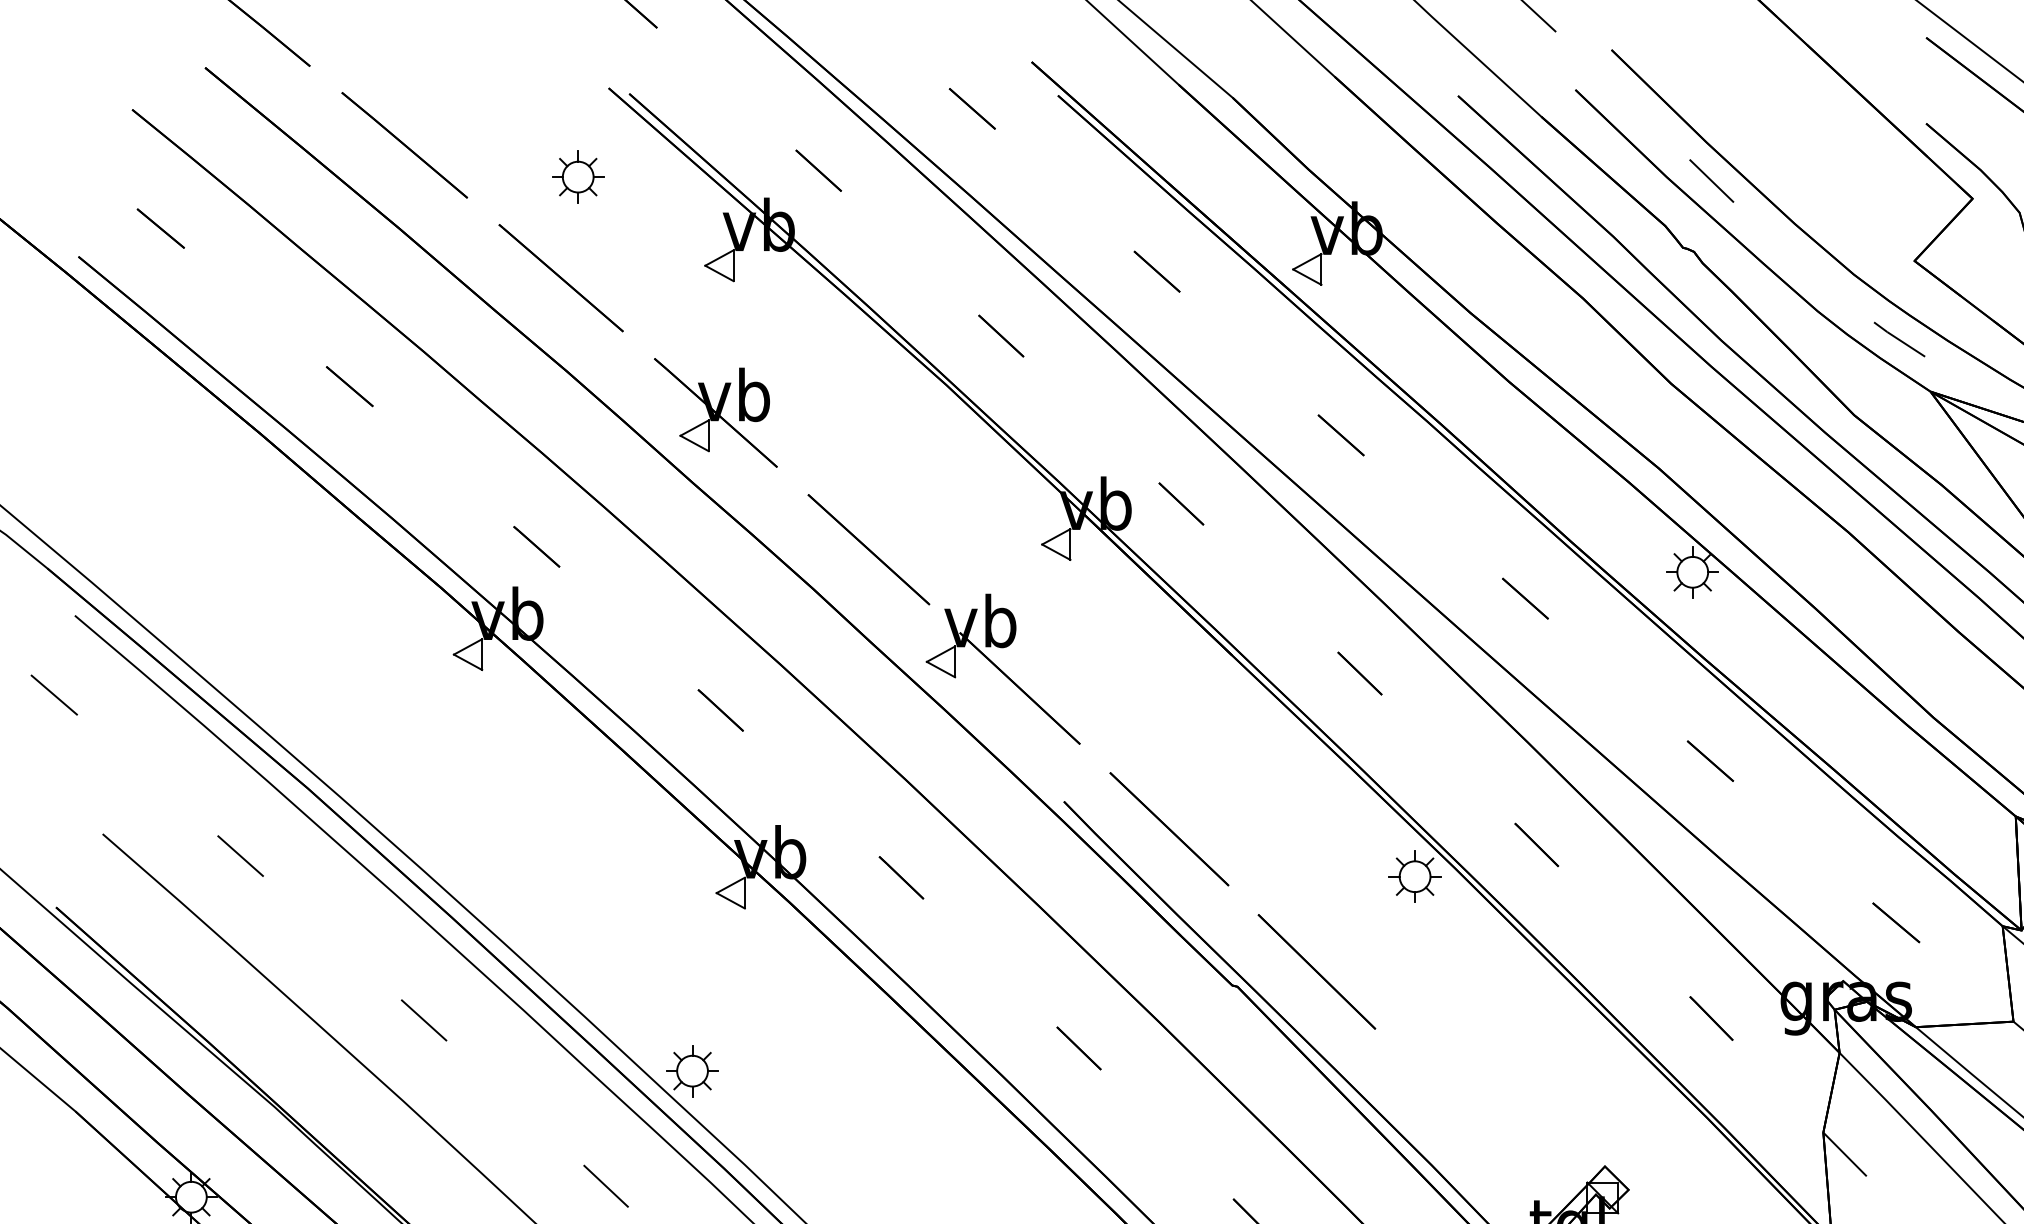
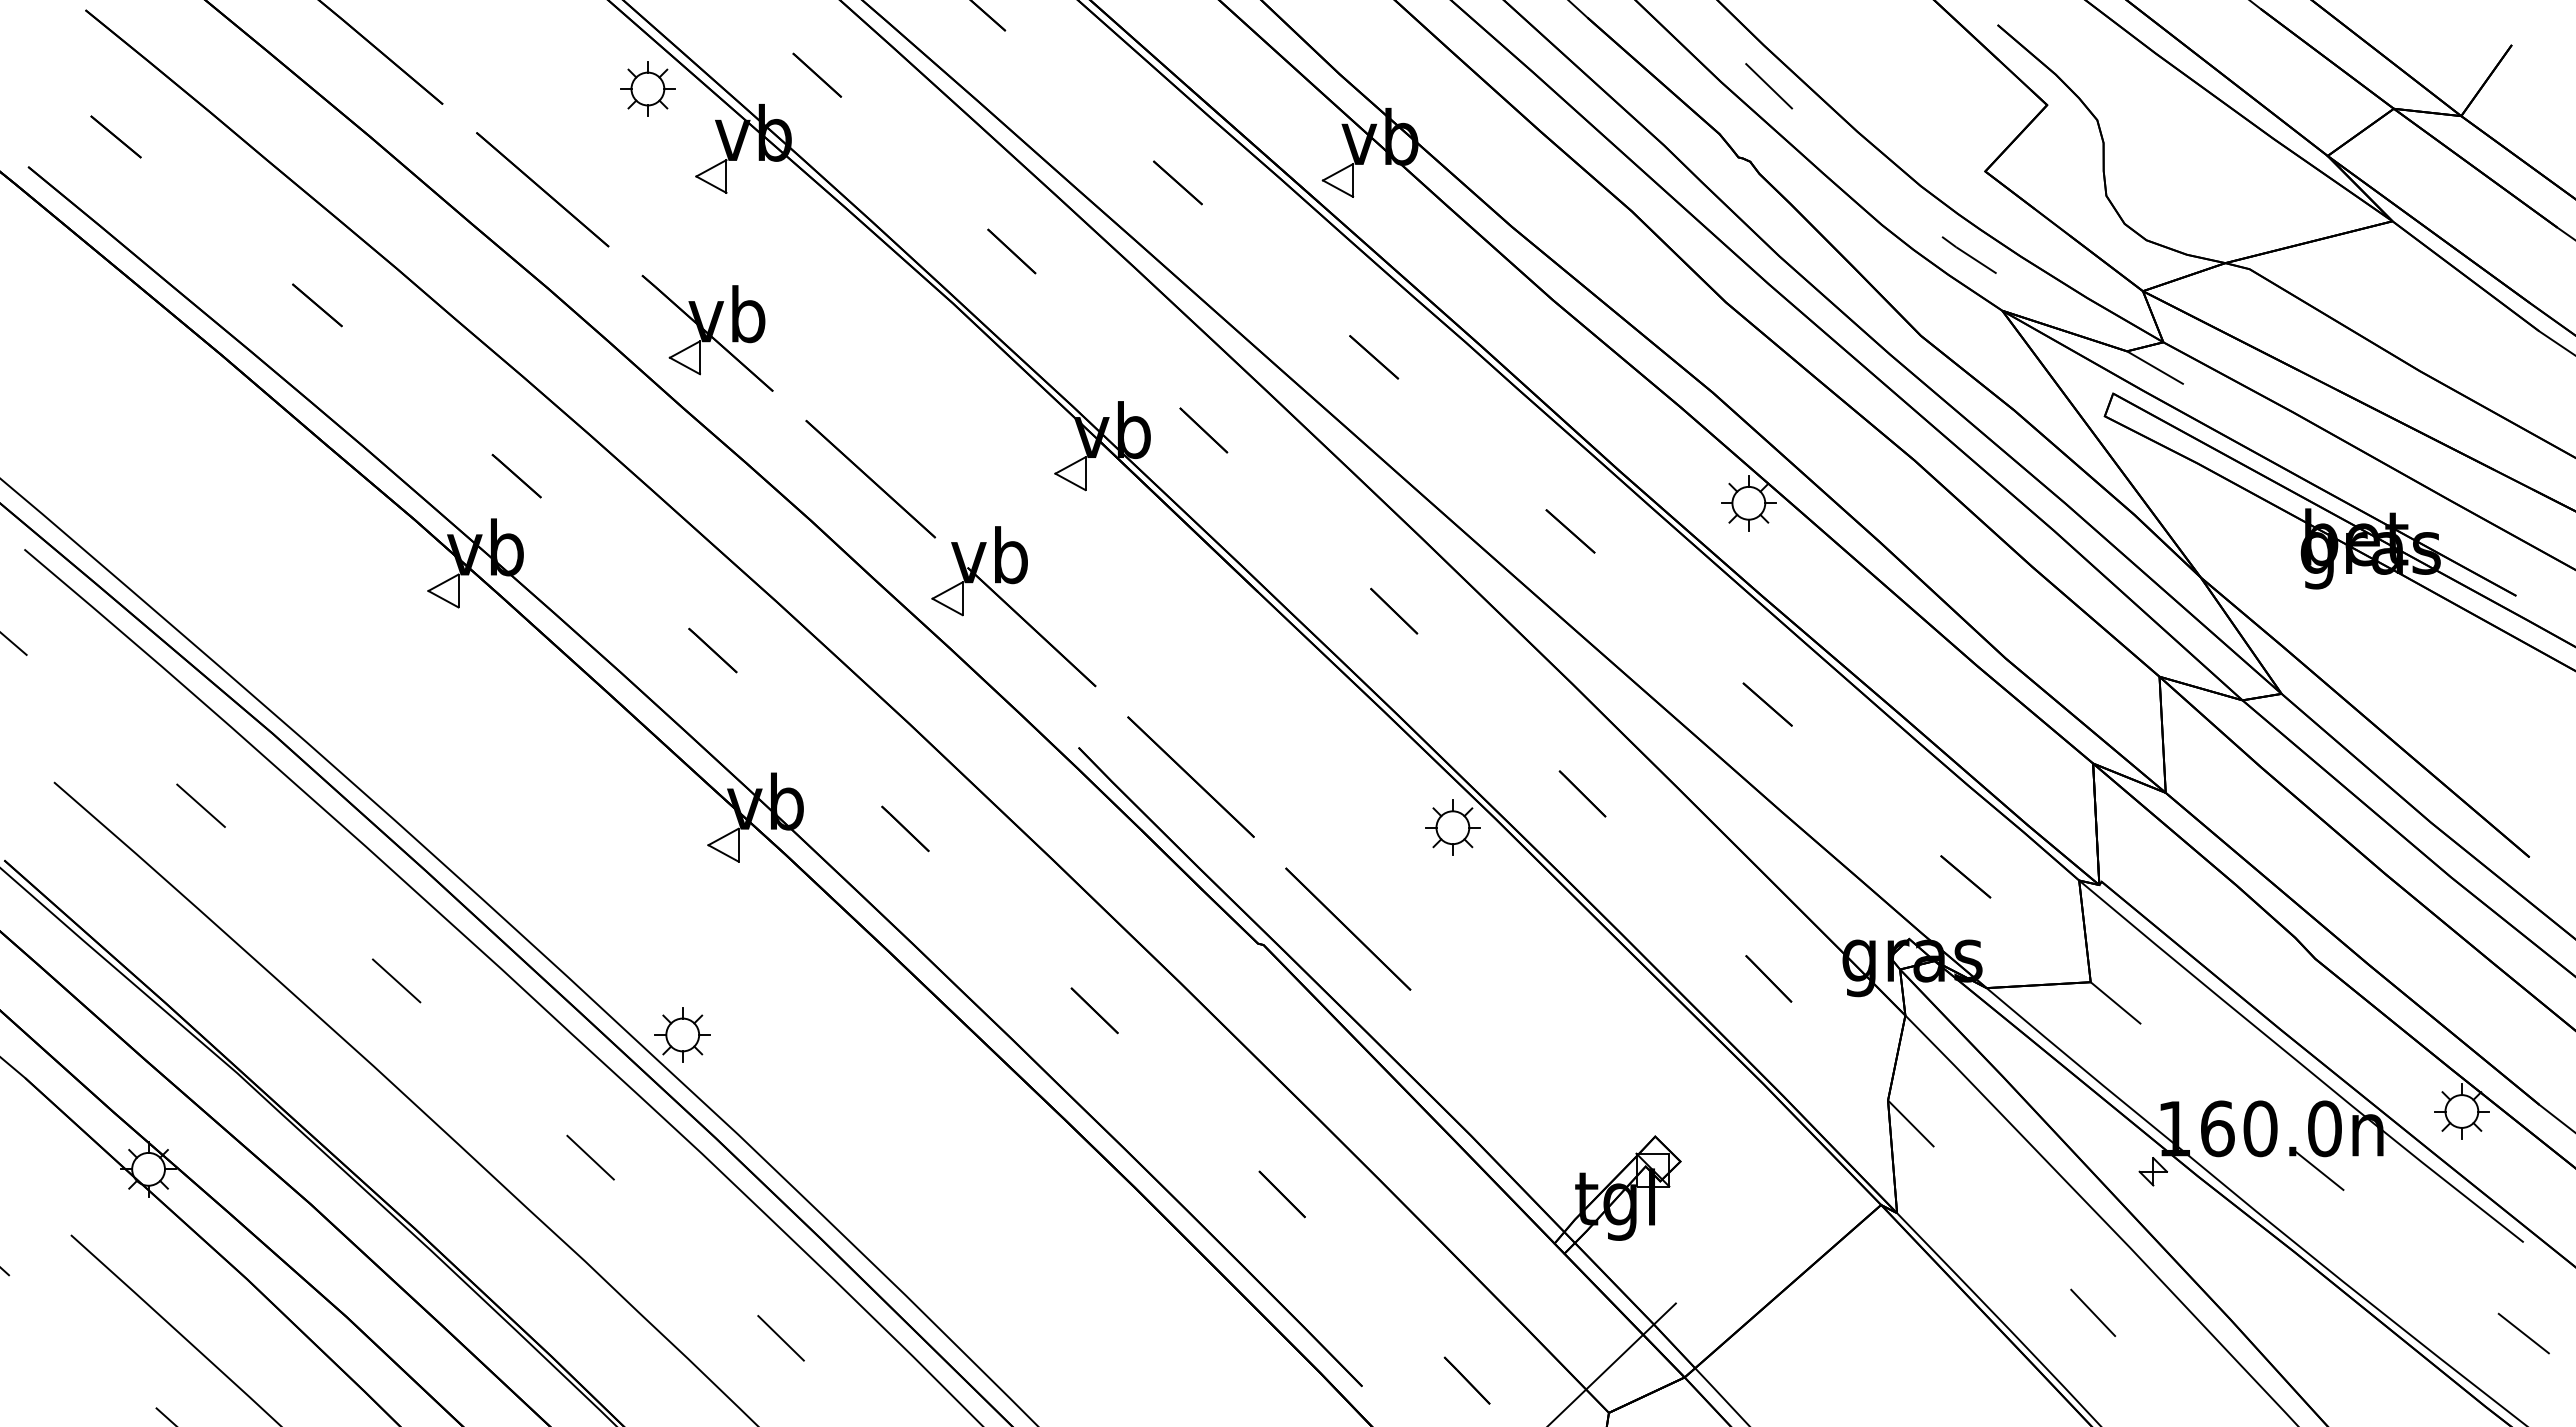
part: (577, 176) -> (647, 88), moved

